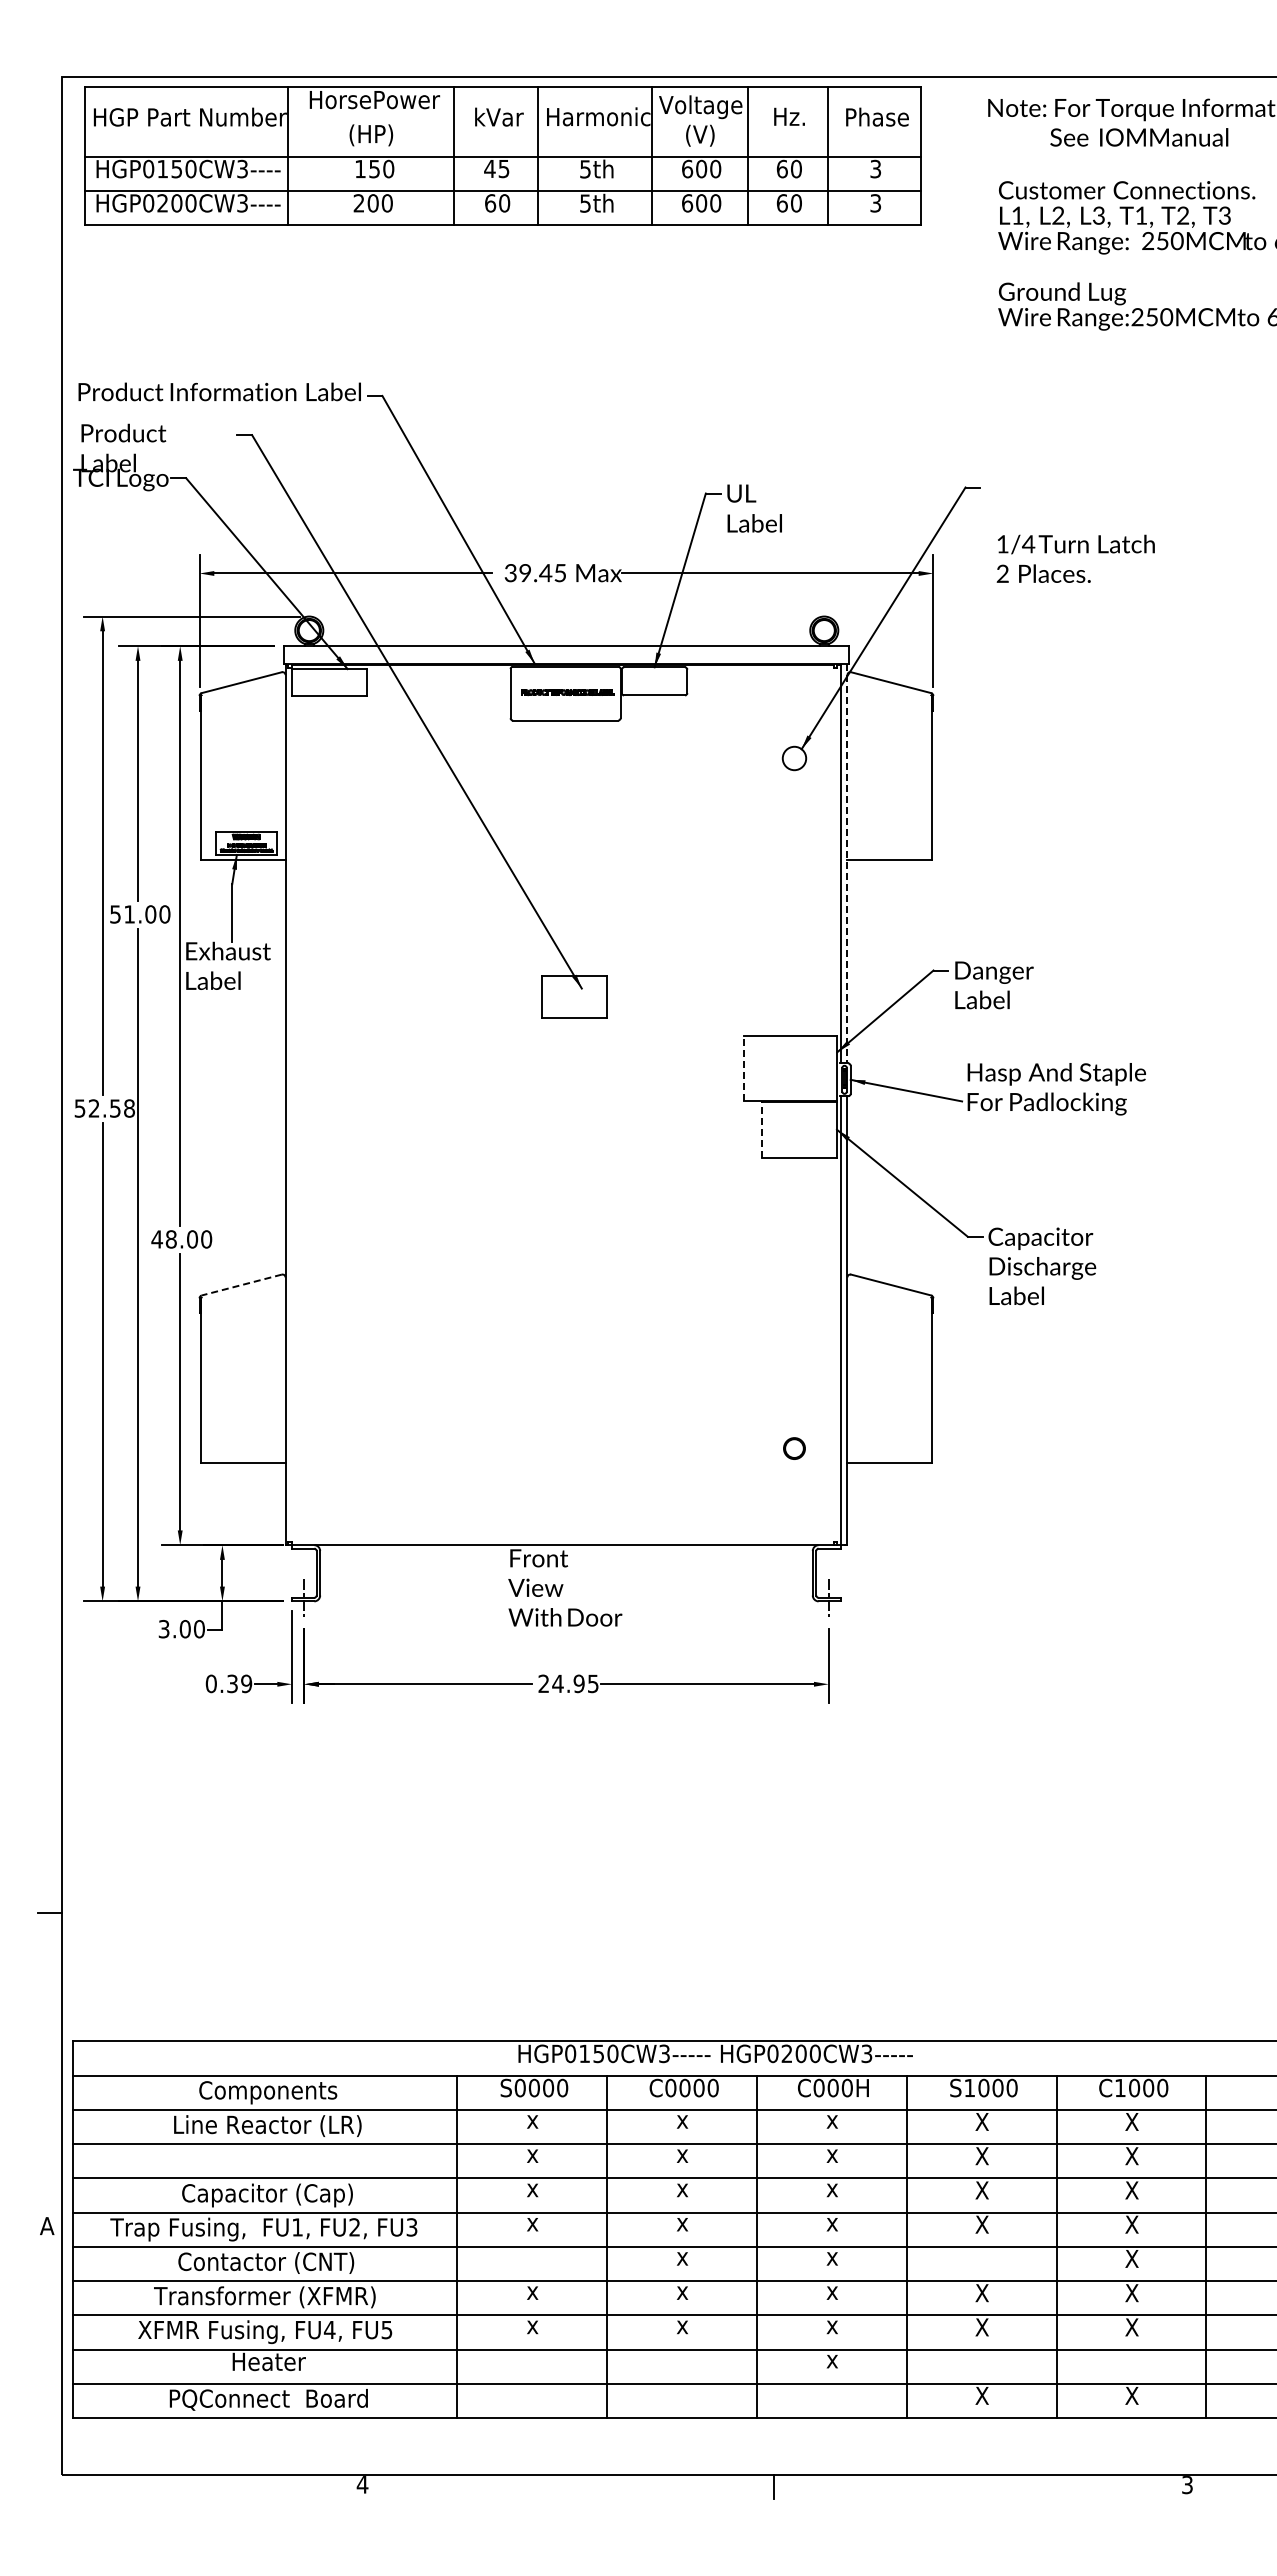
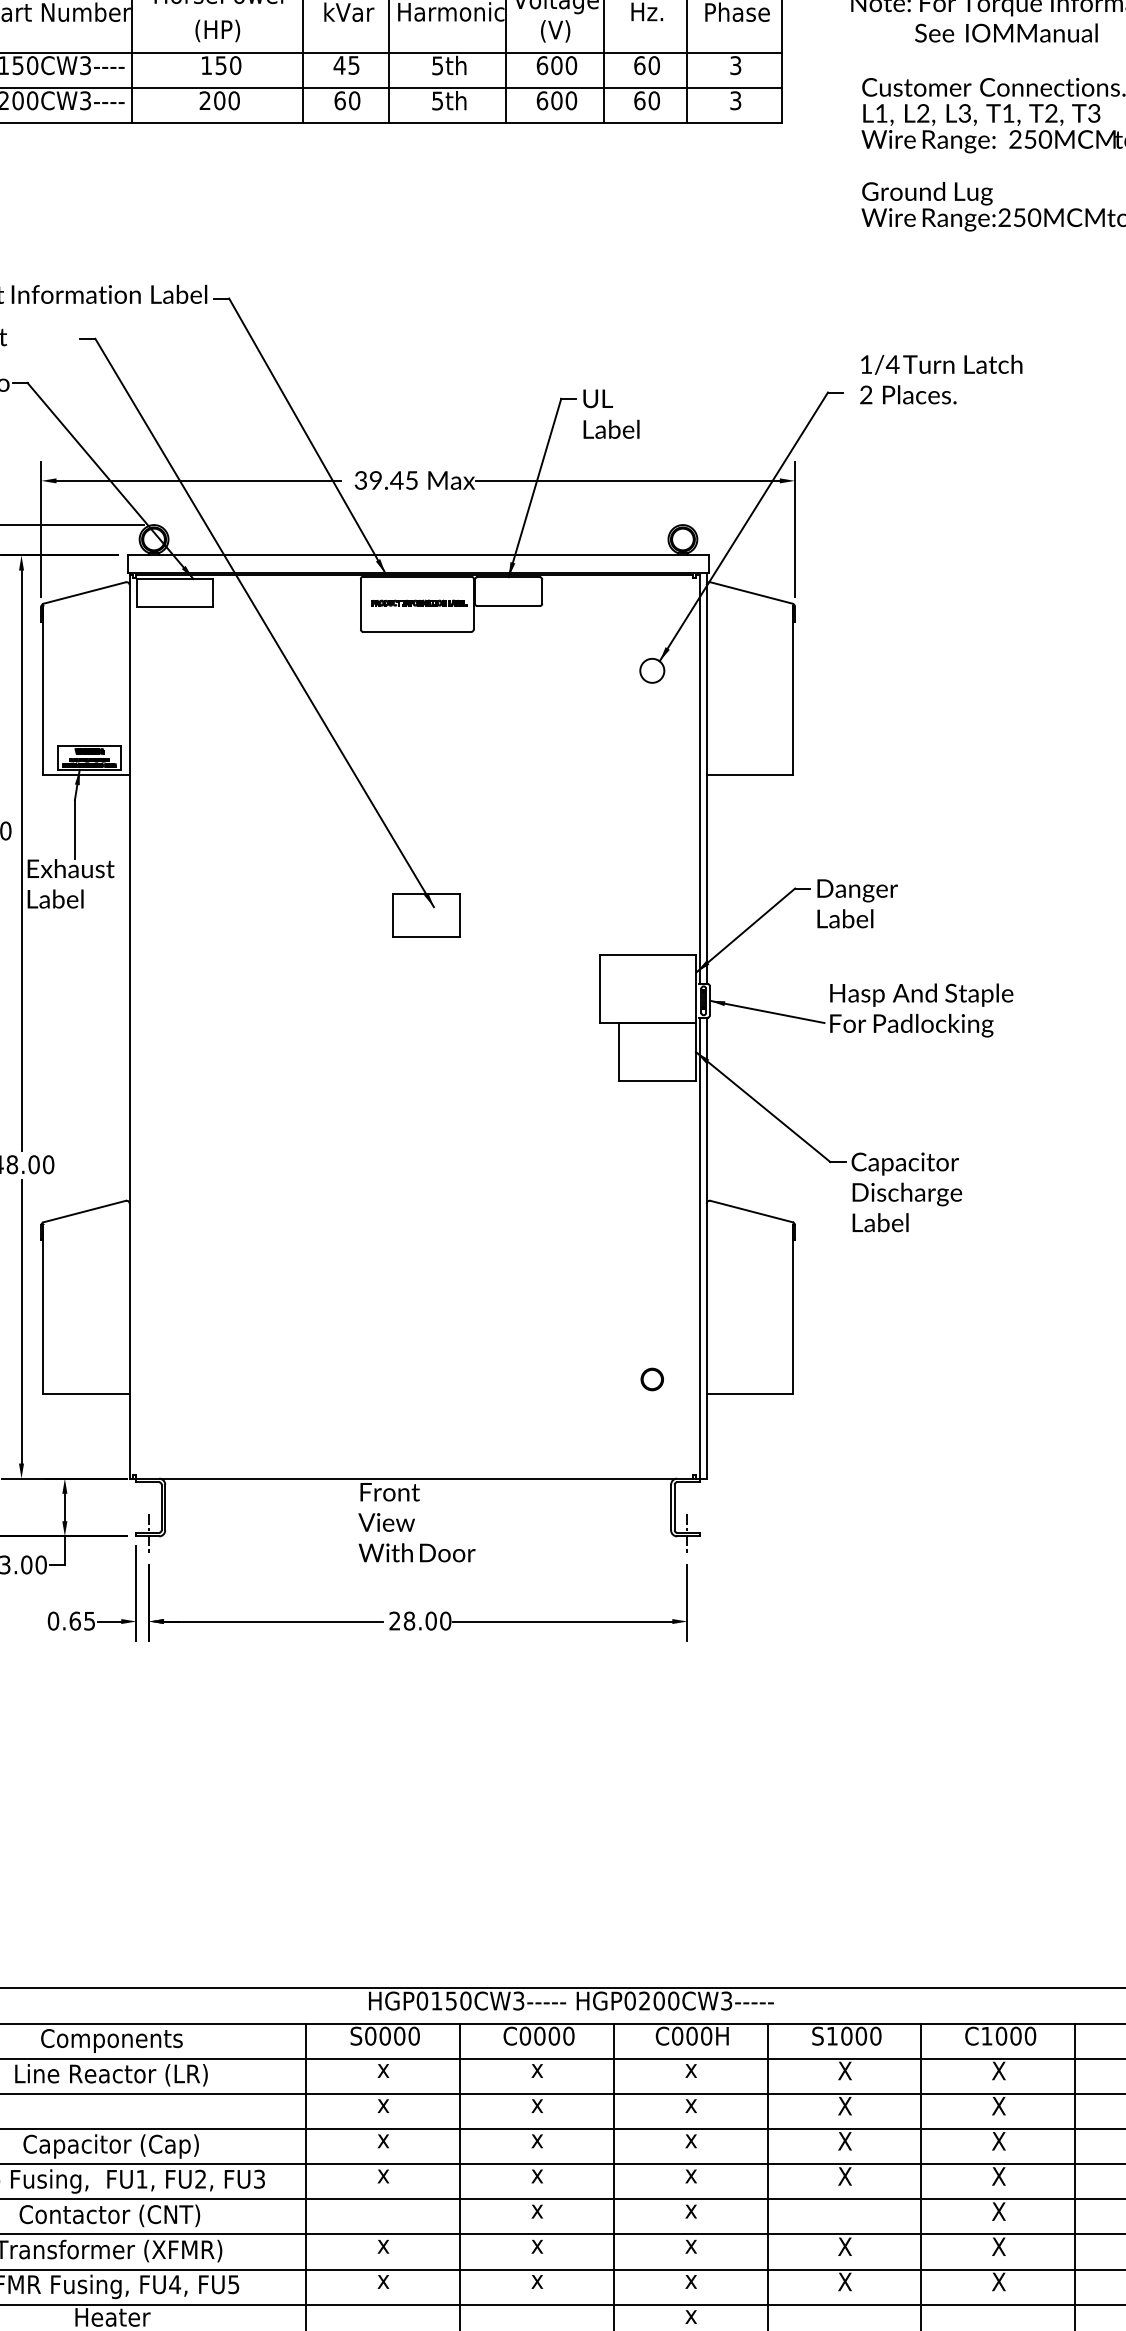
text: (1075, 558) -> (940, 379), moved
line: (847, 863) -> (706, 778), dashed -> solid
line: (743, 1068) -> (599, 989), dashed -> solid
line: (762, 1129) -> (619, 1051), dashed -> solid
line: (241, 1285) -> (84, 1212), dashed -> solid
text: (239, 1683) -> (82, 1620), 0.39 -> 0.65
text: (575, 1683) -> (427, 1620), 24.95 -> 28.00

